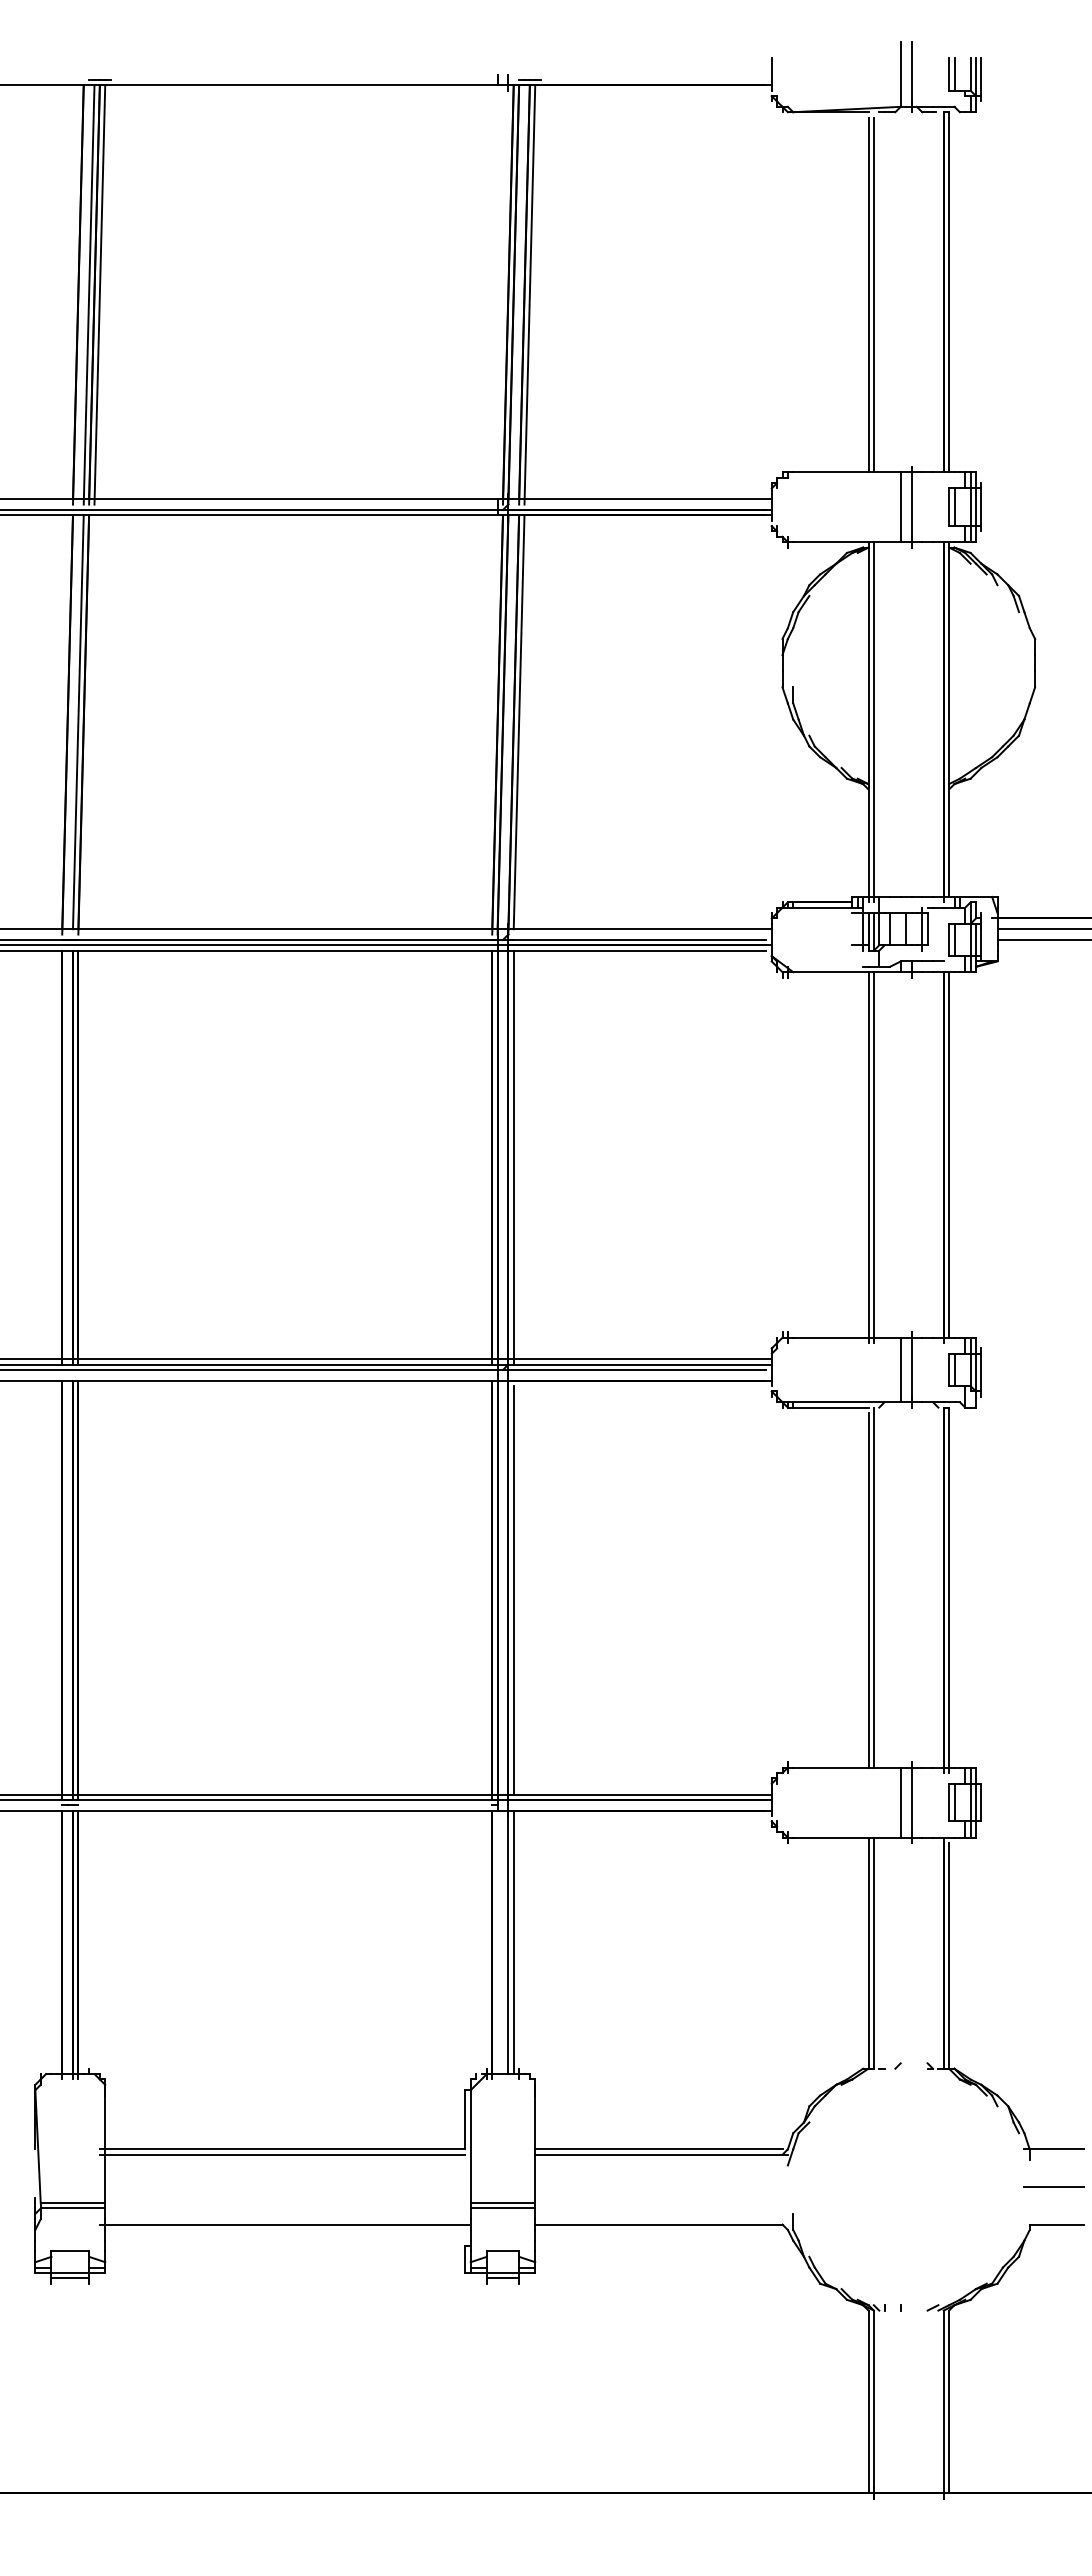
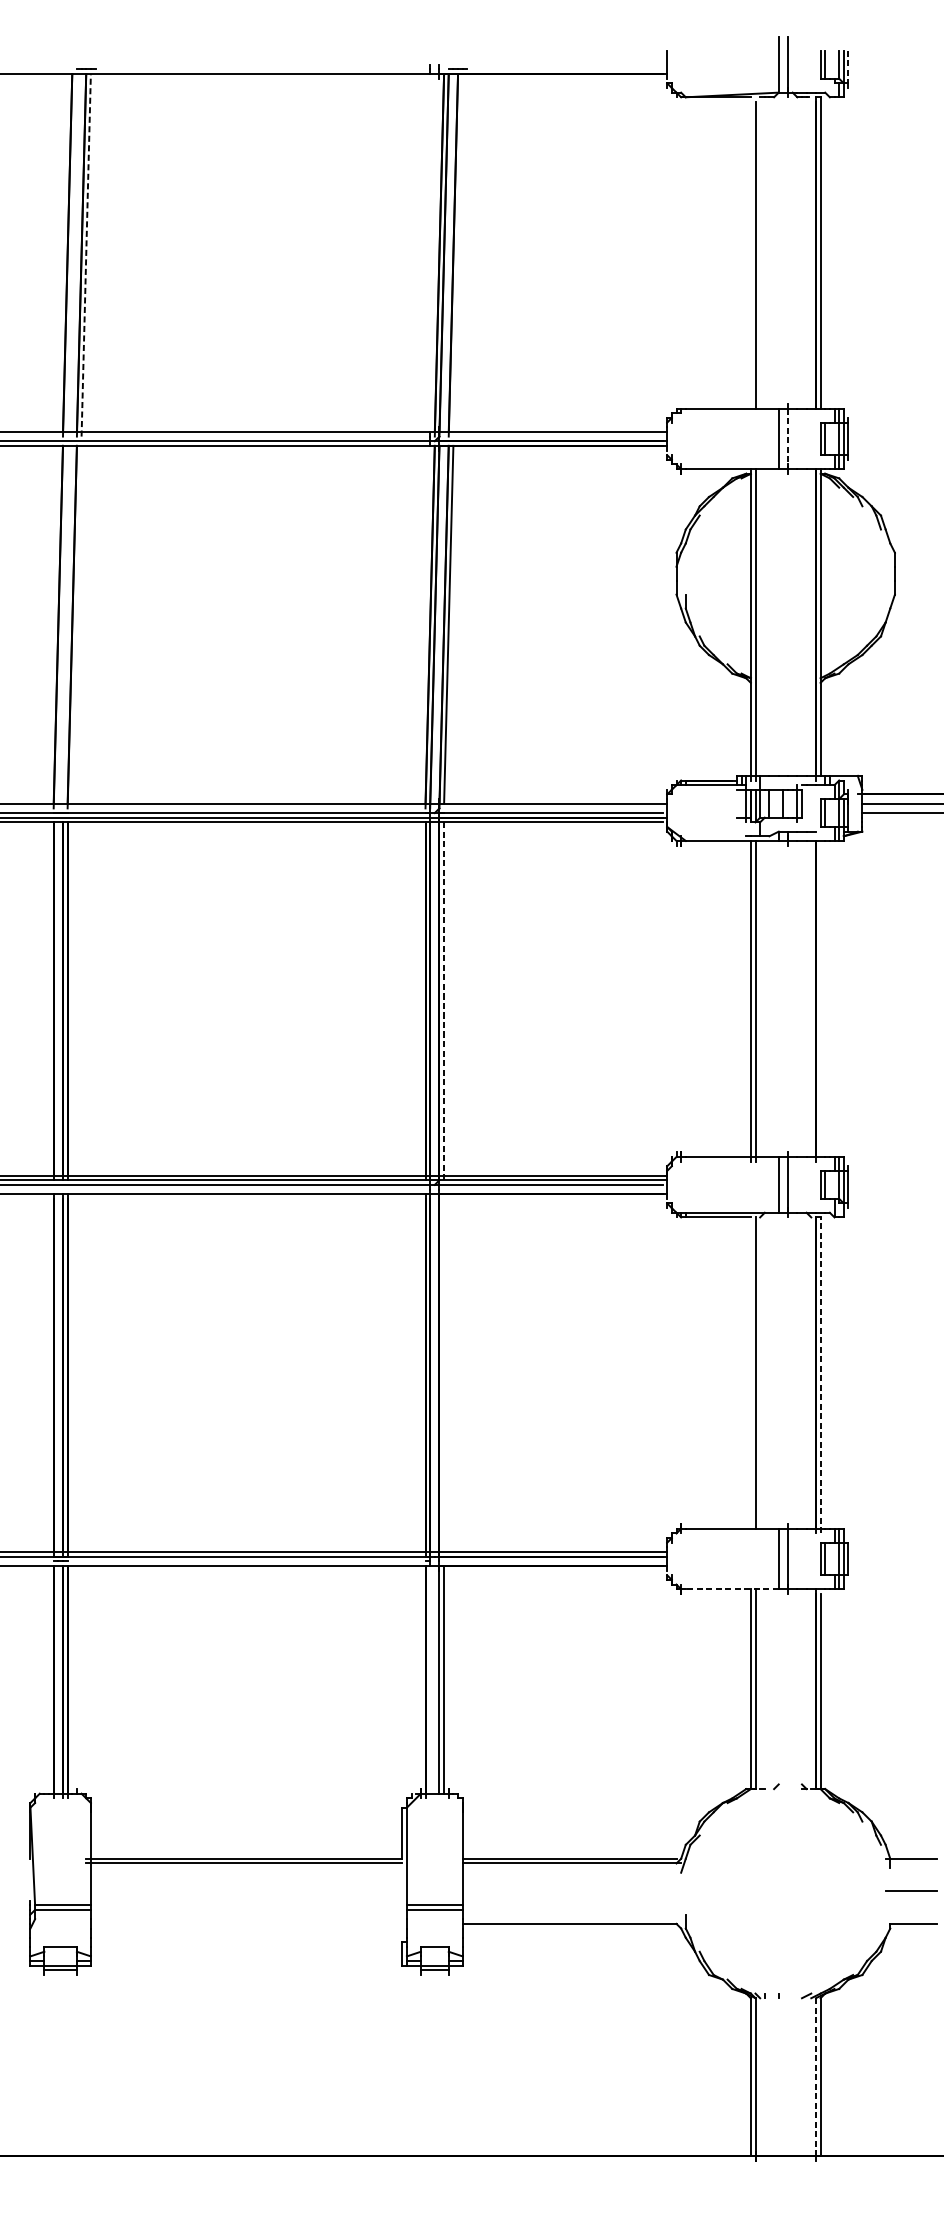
line: (981, 77) -> (848, 67), solid -> dashed
line: (88, 294) -> (76, 254), removed
line: (99, 294) -> (85, 254), solid -> dashed
line: (529, 294) -> (457, 254), removed
line: (868, 294) -> (750, 254), removed
line: (911, 507) -> (788, 439), solid -> dashed
line: (77, 722) -> (66, 625), removed
line: (949, 1154) -> (820, 998), removed
line: (513, 1157) -> (443, 1001), solid -> dashed
line: (868, 1589) -> (750, 1374), removed
line: (513, 1590) -> (443, 1375), removed
line: (949, 1590) -> (820, 1375), solid -> dashed
line: (847, 1837) -> (732, 1589), solid -> dashed
line: (284, 2224) -> (245, 1923), removed
line: (943, 2402) -> (815, 2077), solid -> dashed

